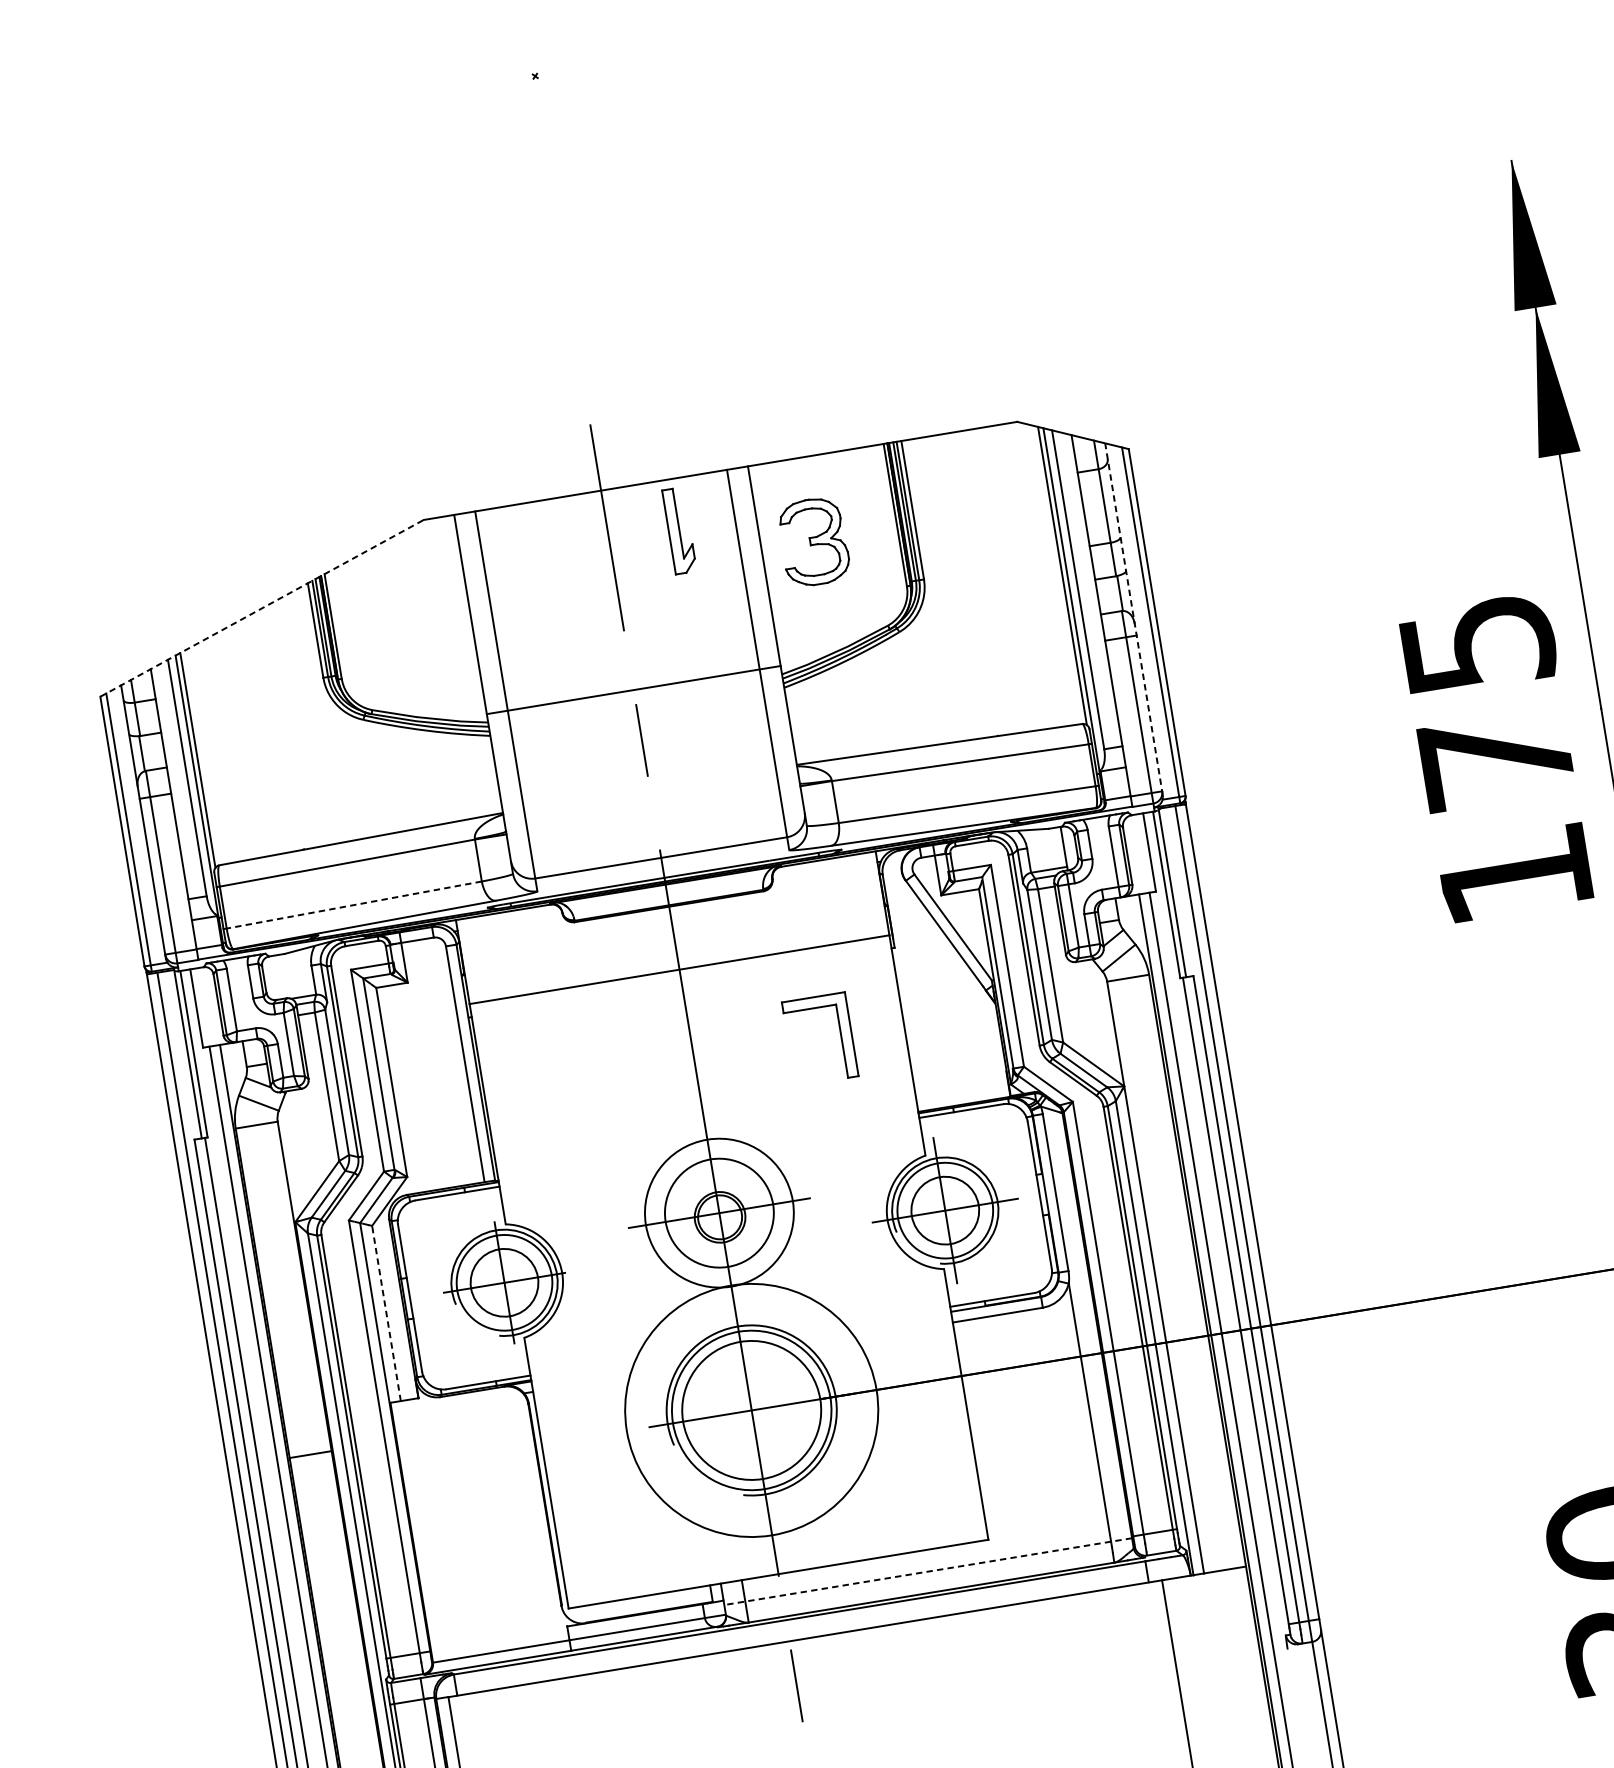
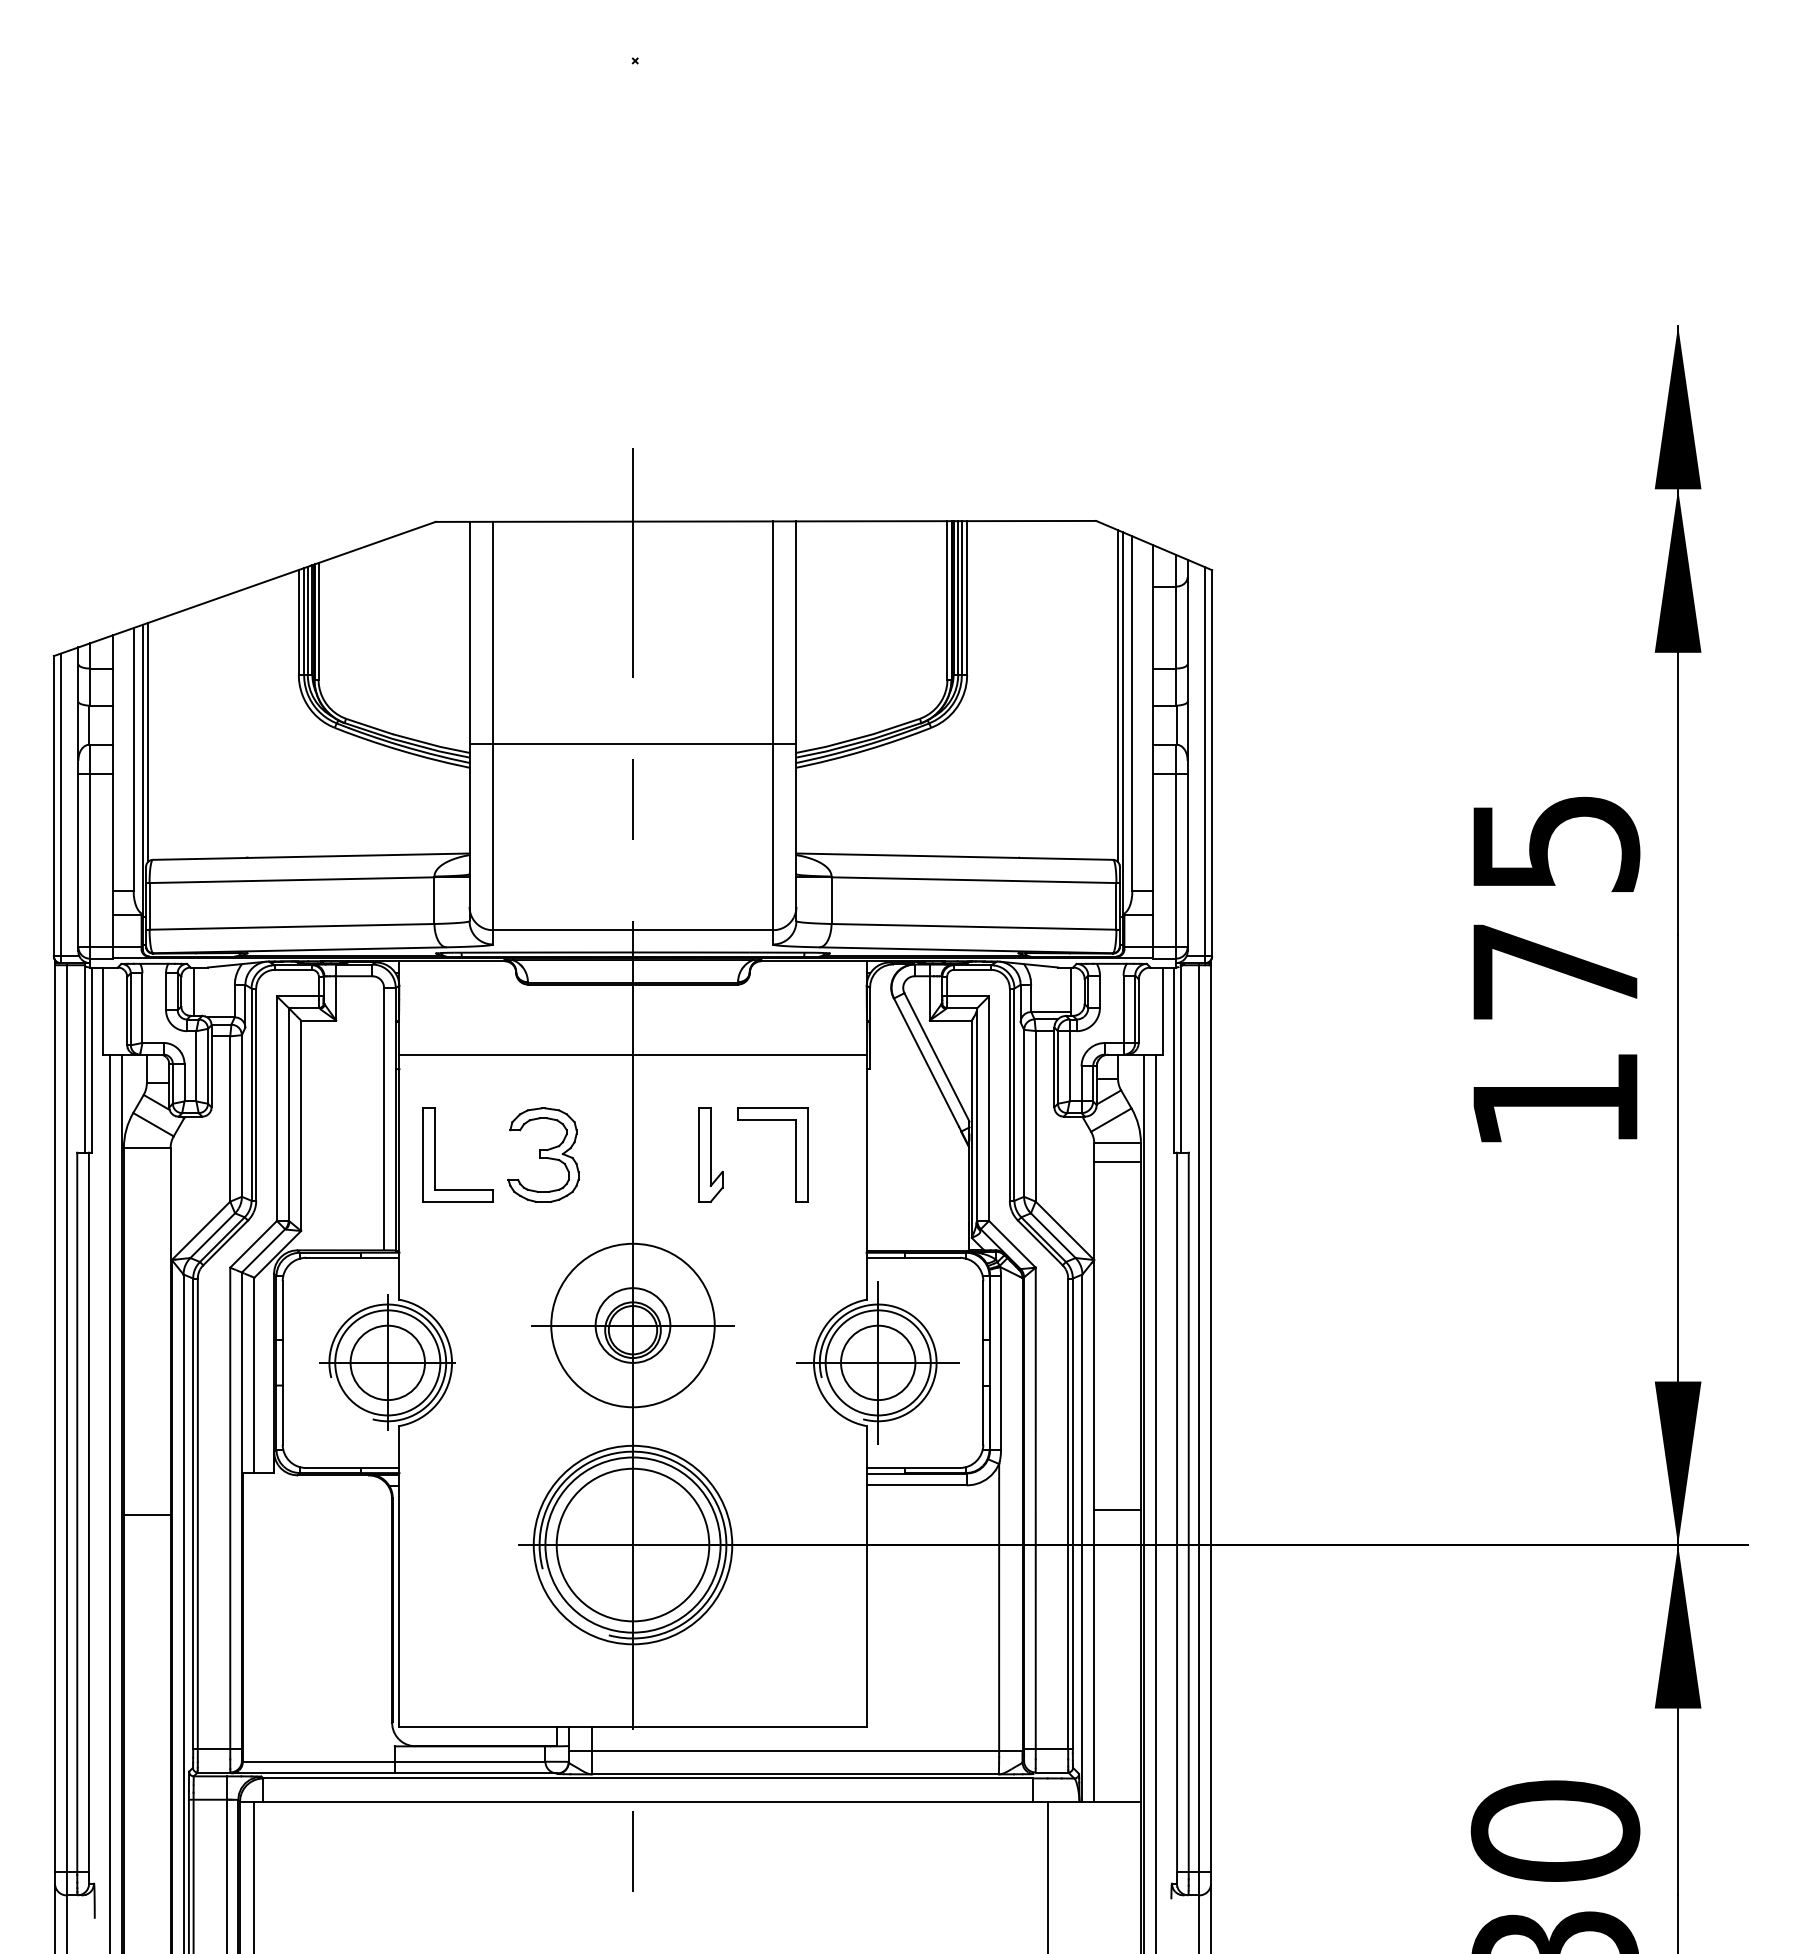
part: (679, 530) -> (710, 1154), moved
part: (813, 541) -> (543, 1154), moved
line: (262, 607) -> (245, 588), dashed -> solid
line: (1133, 619) -> (1187, 755), dashed -> solid
line: (353, 904) -> (291, 926), dashed -> solid
line: (275, 977) -> (193, 991), added
line: (1130, 994) -> (1117, 1161), added
part: (516, 1088) -> (435, 1154), added
circle: (718, 1213) -> (632, 1325), size x0.62
line: (1182, 1308) -> (1117, 1510), added
line: (386, 1312) -> (254, 1374), dashed -> solid
circle: (751, 1410) -> (632, 1544), size x0.71
line: (928, 1572) -> (795, 1751), dashed -> solid

